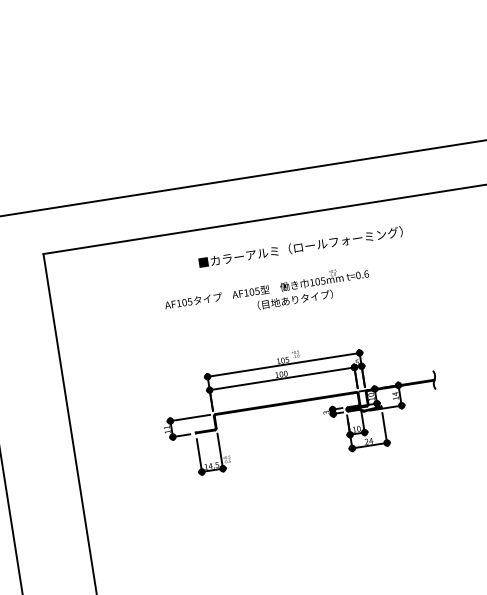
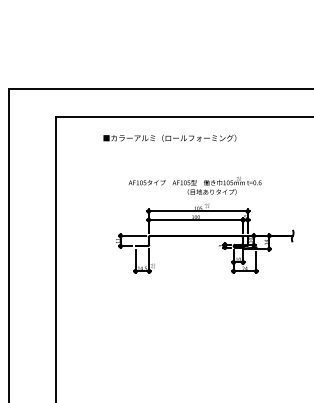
text: (300, 246) -> (169, 137), moved
text: (266, 293) -> (194, 185), moved

